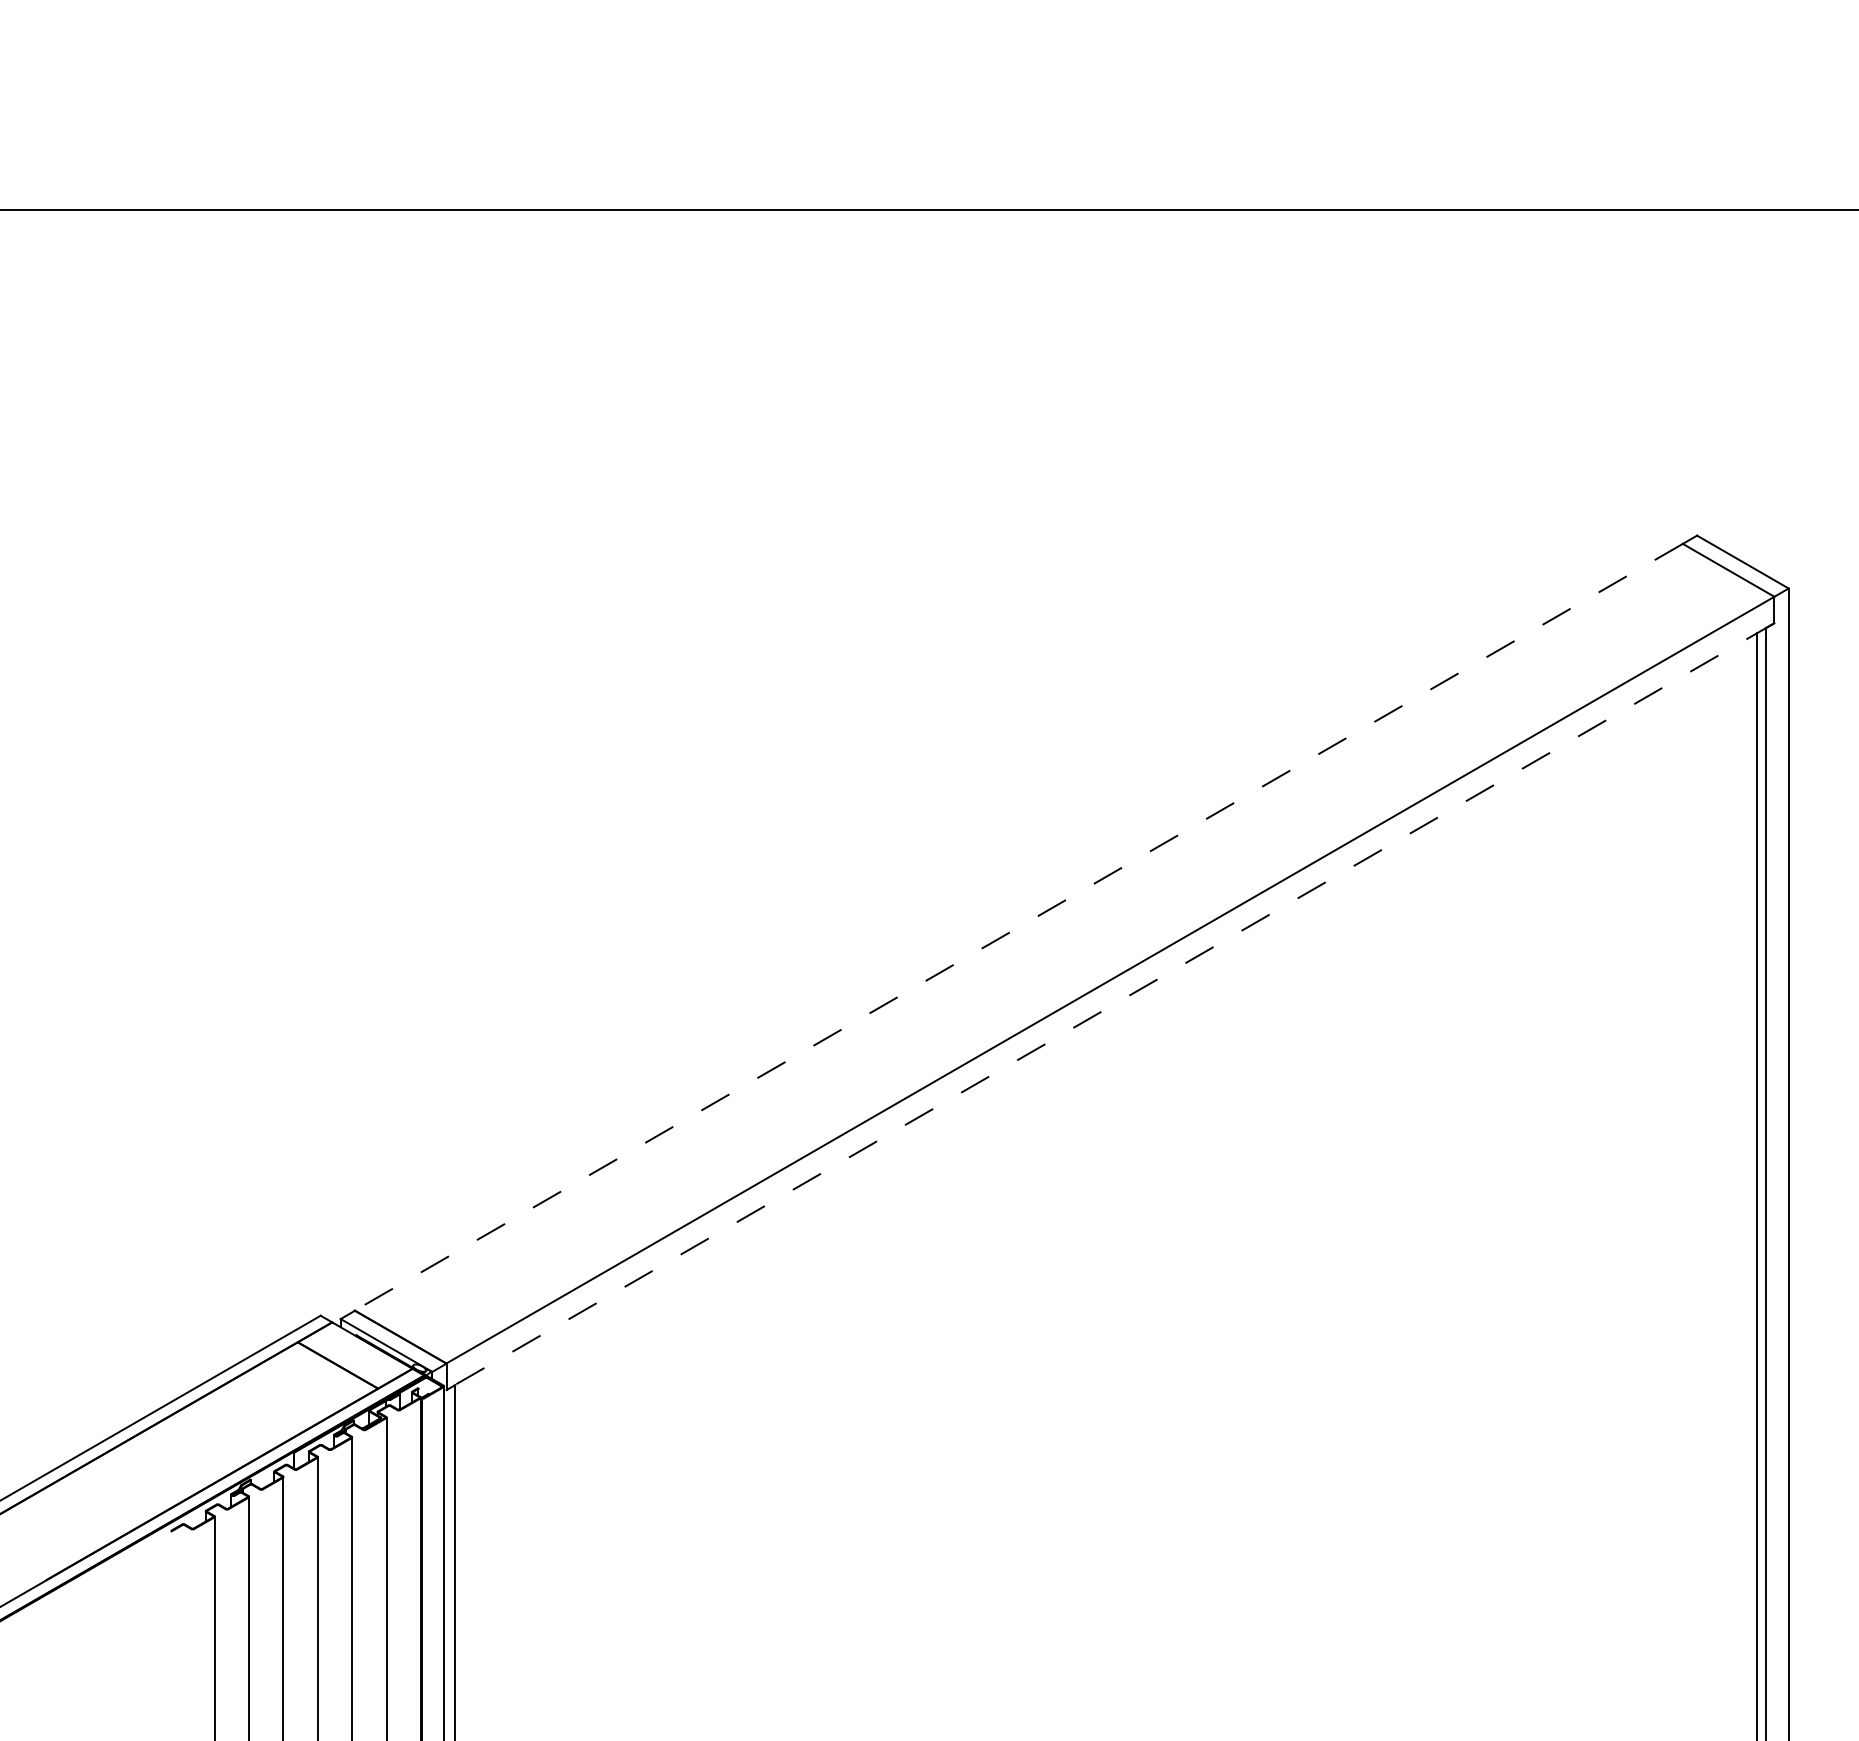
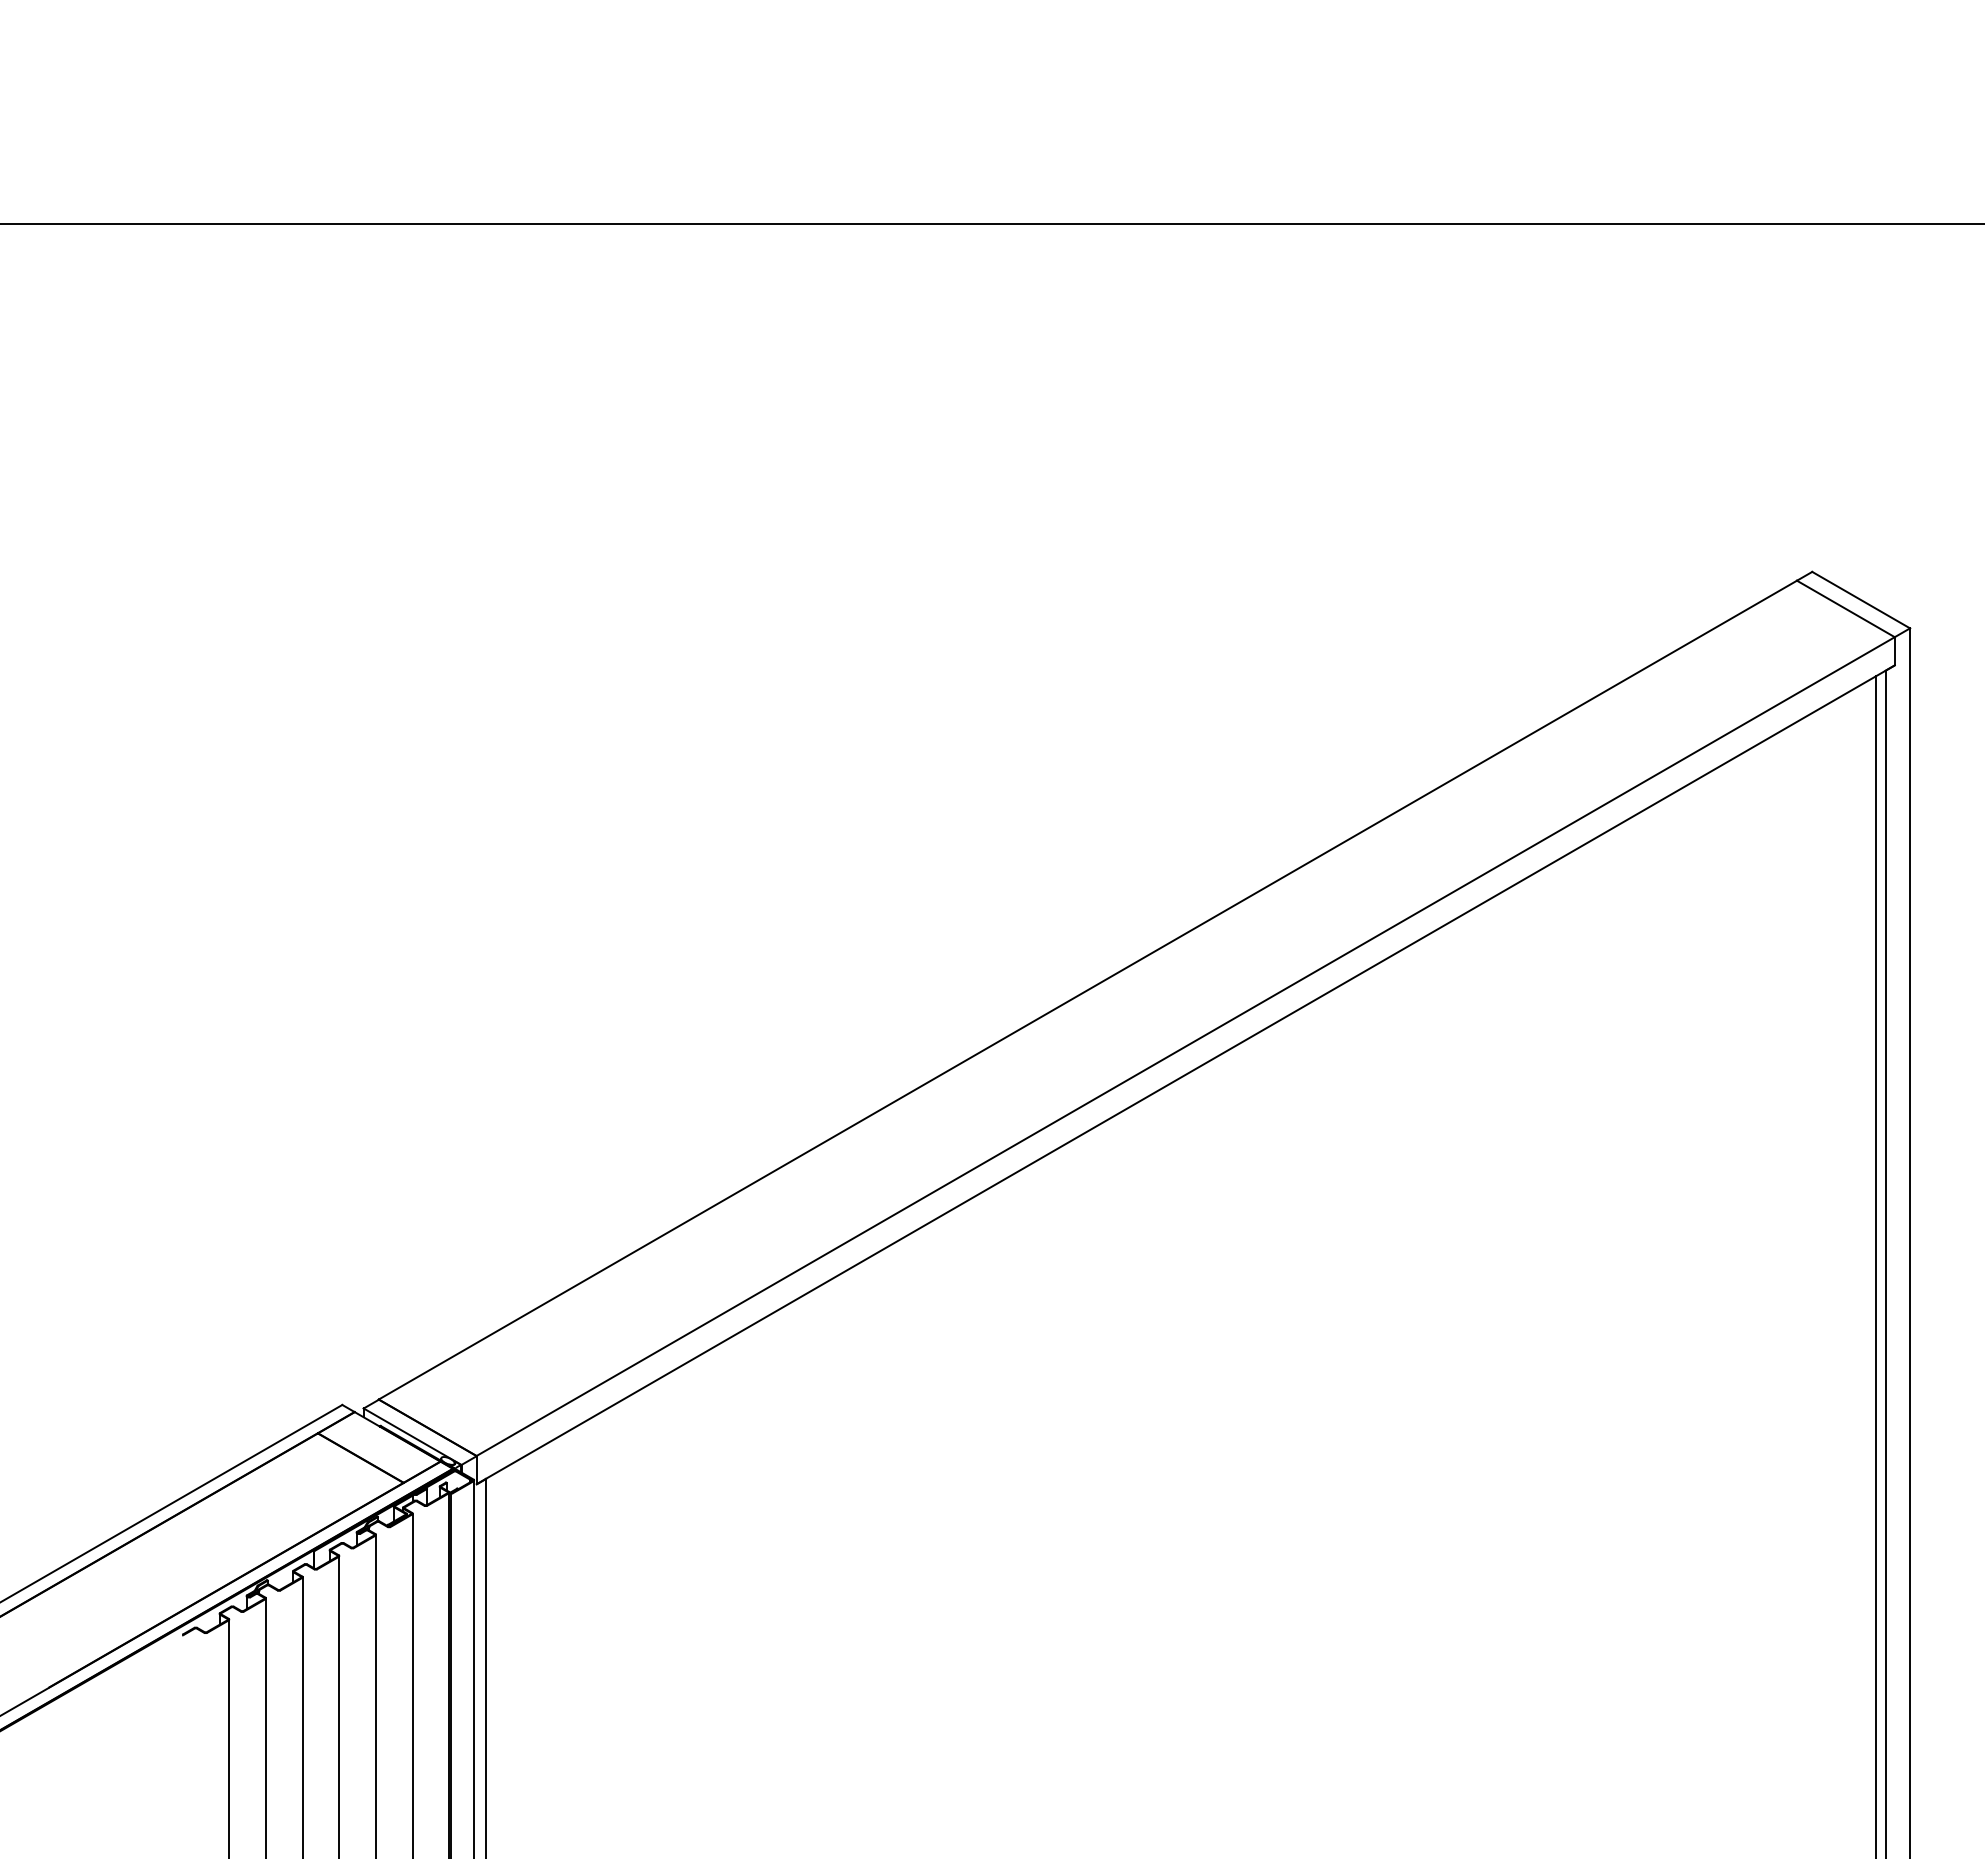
line: (1018, 927) -> (1087, 990), dashed -> solid
line: (1110, 1006) -> (1185, 1074), dashed -> solid

